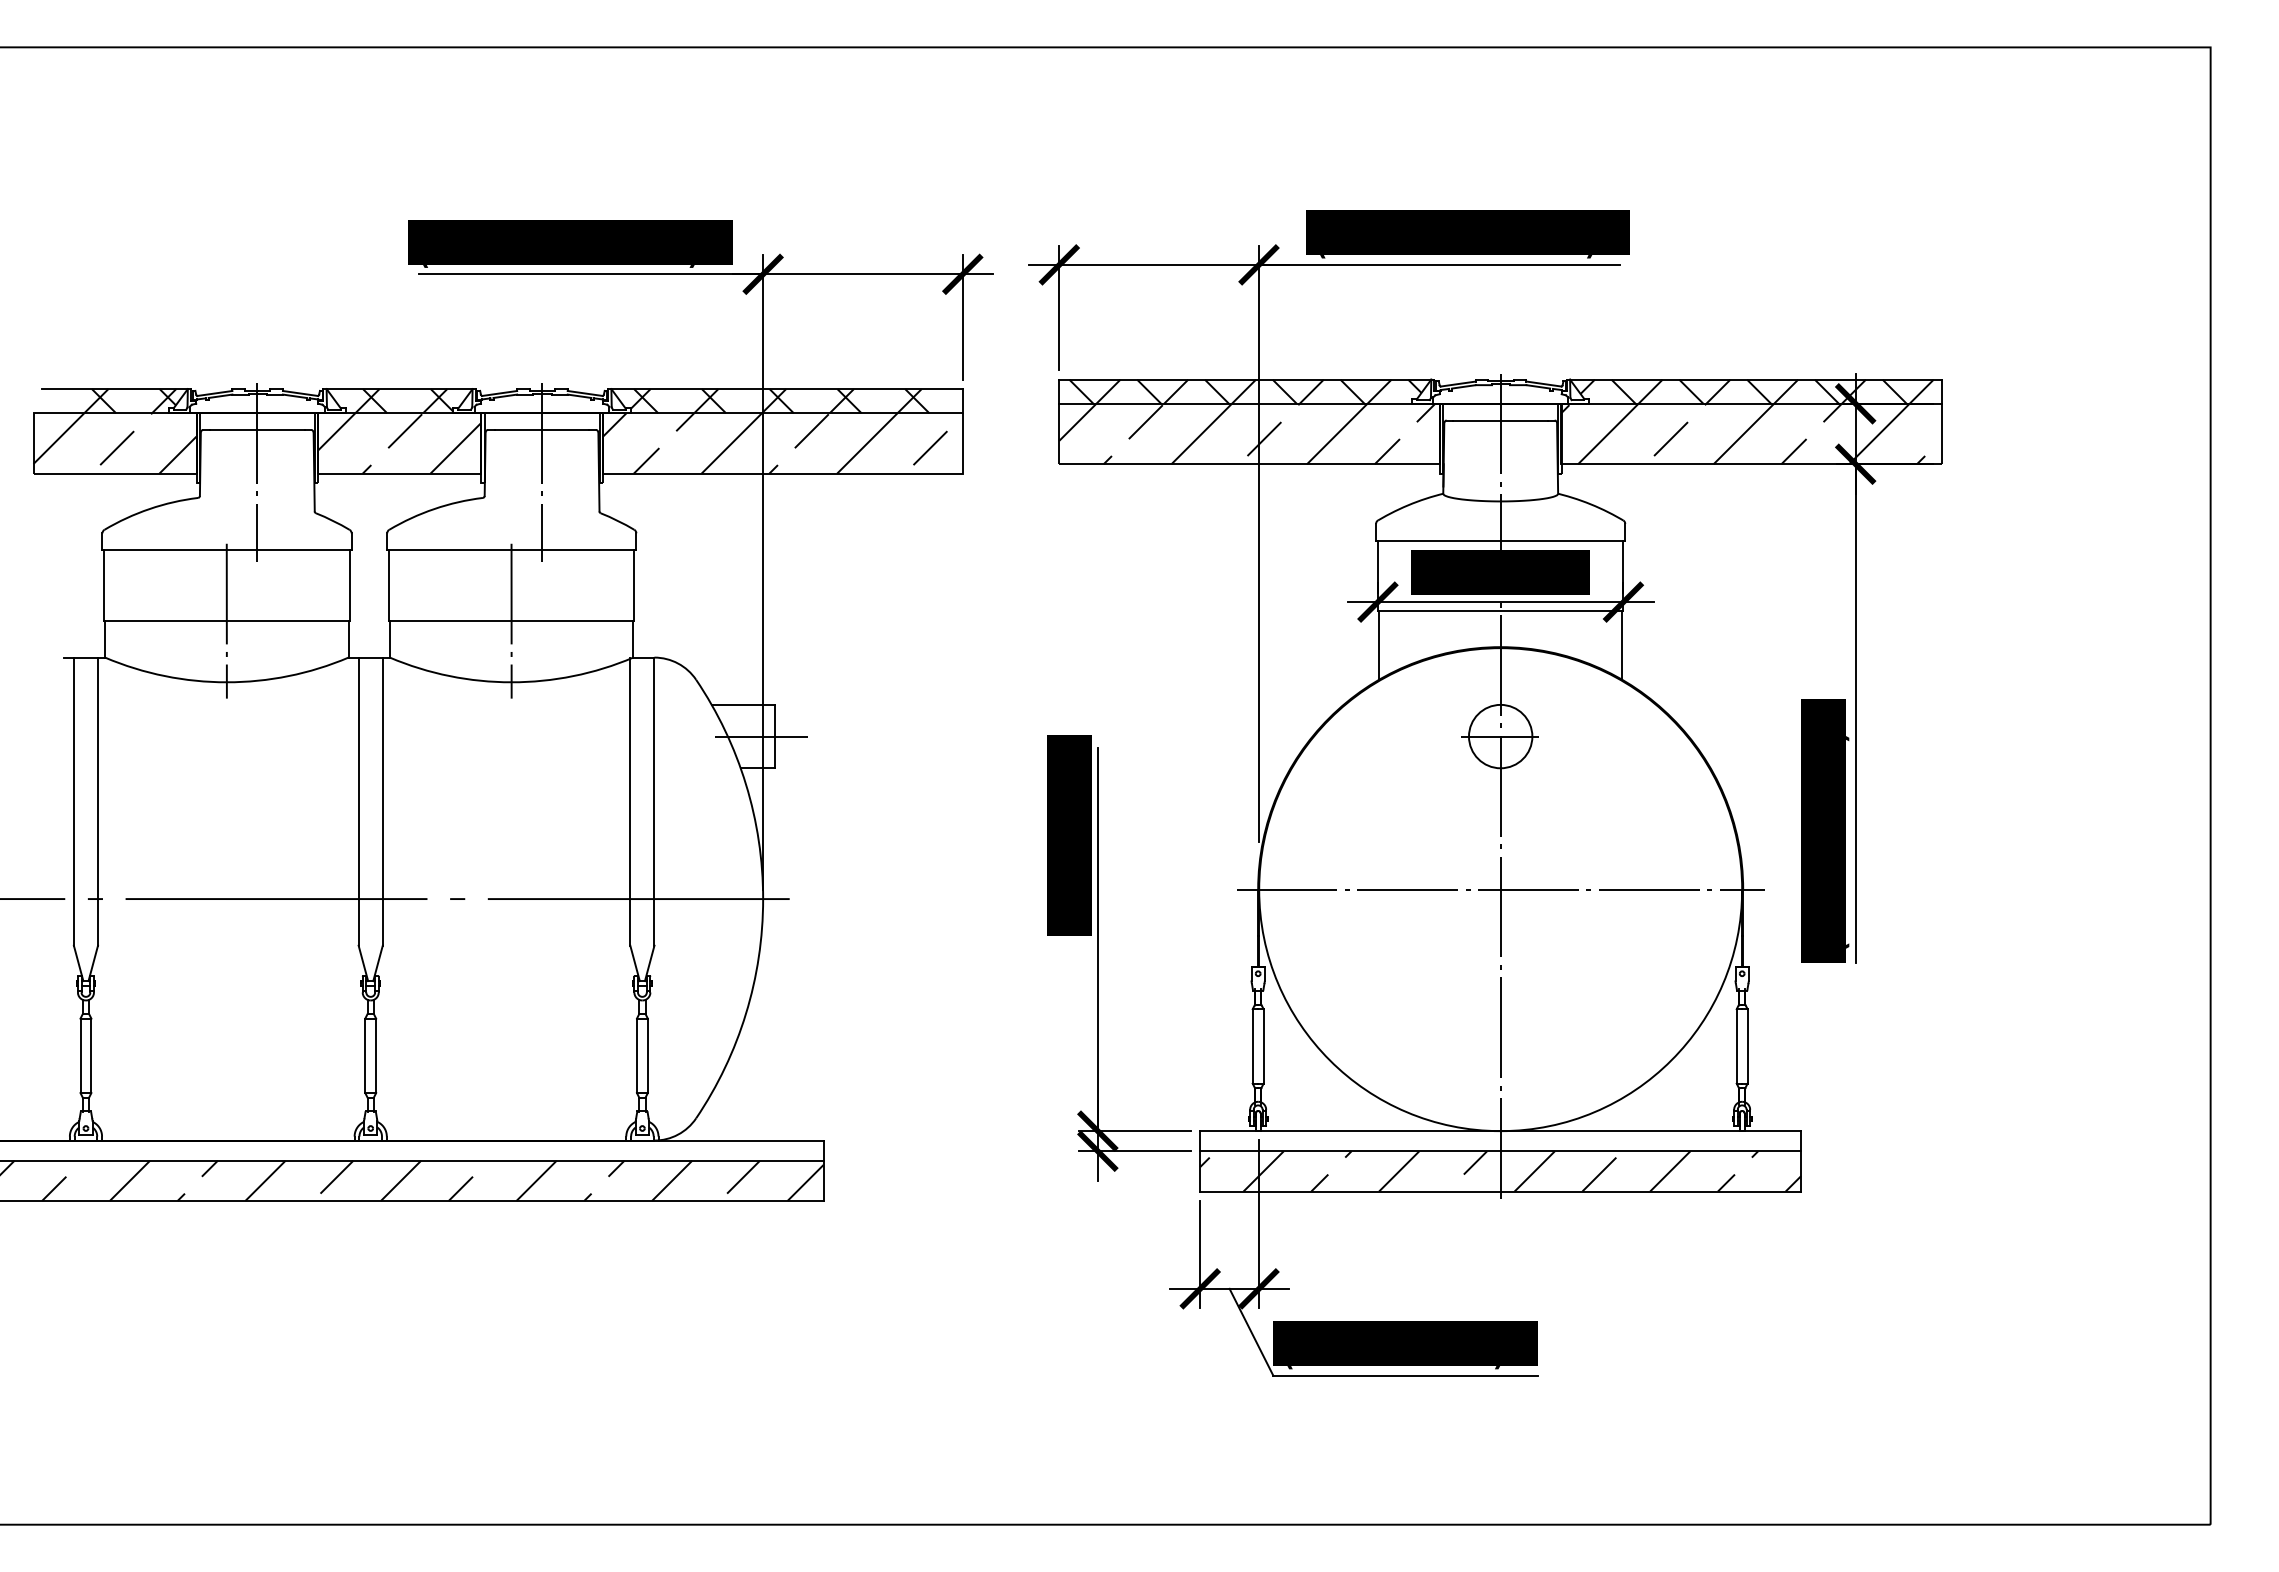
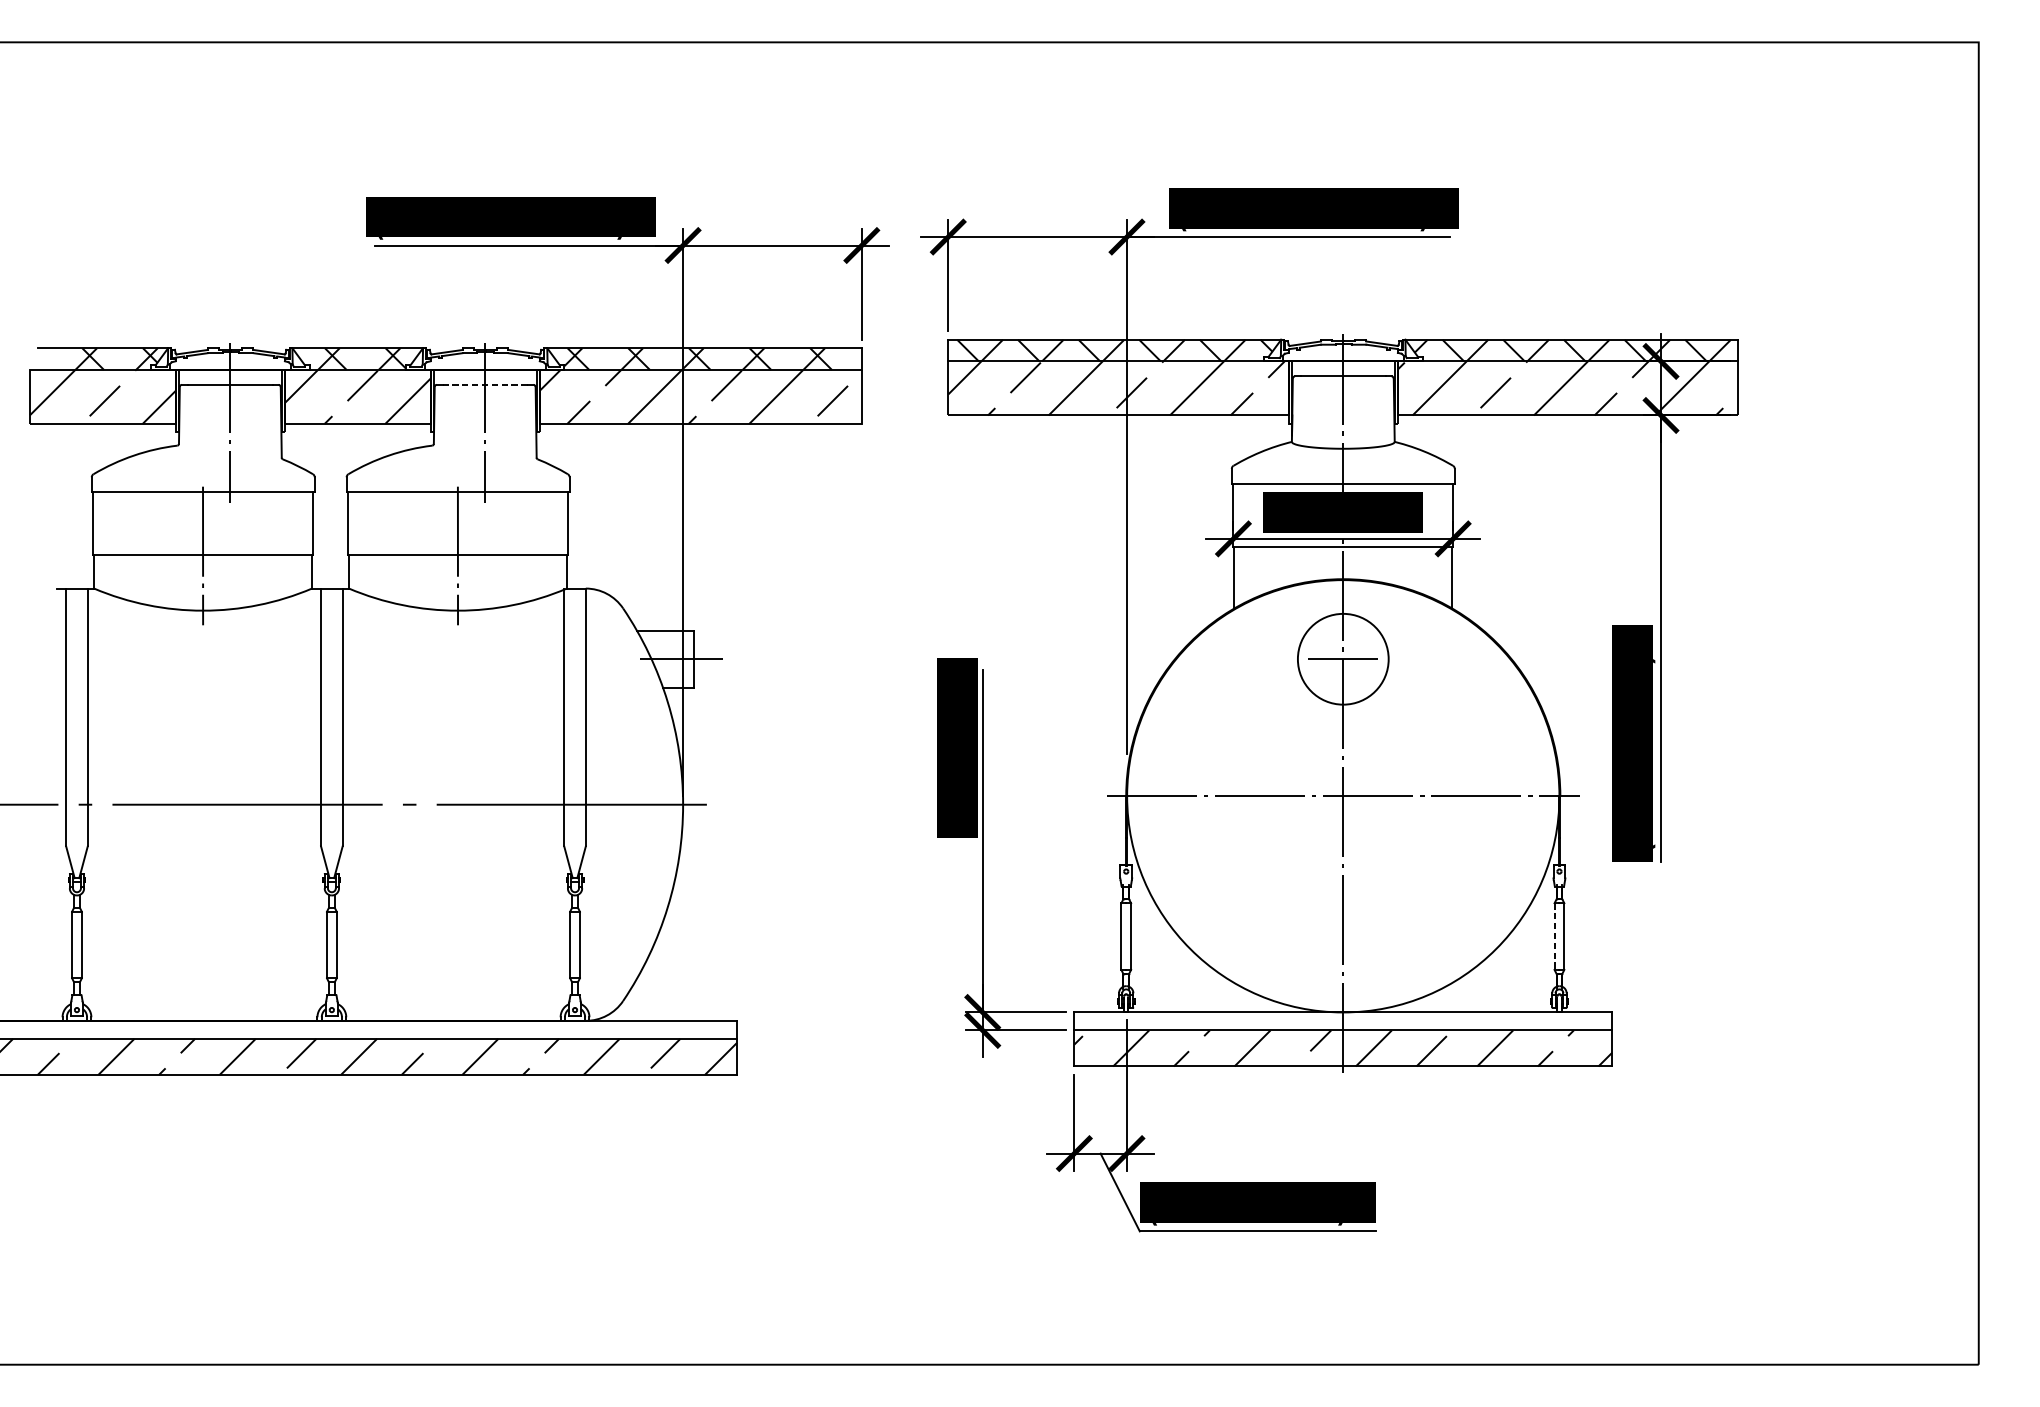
line: (541, 430) -> (484, 385), solid -> dashed
circle: (1500, 736) -> (1343, 659), size x1.6
line: (1736, 1046) -> (1554, 936), solid -> dashed

